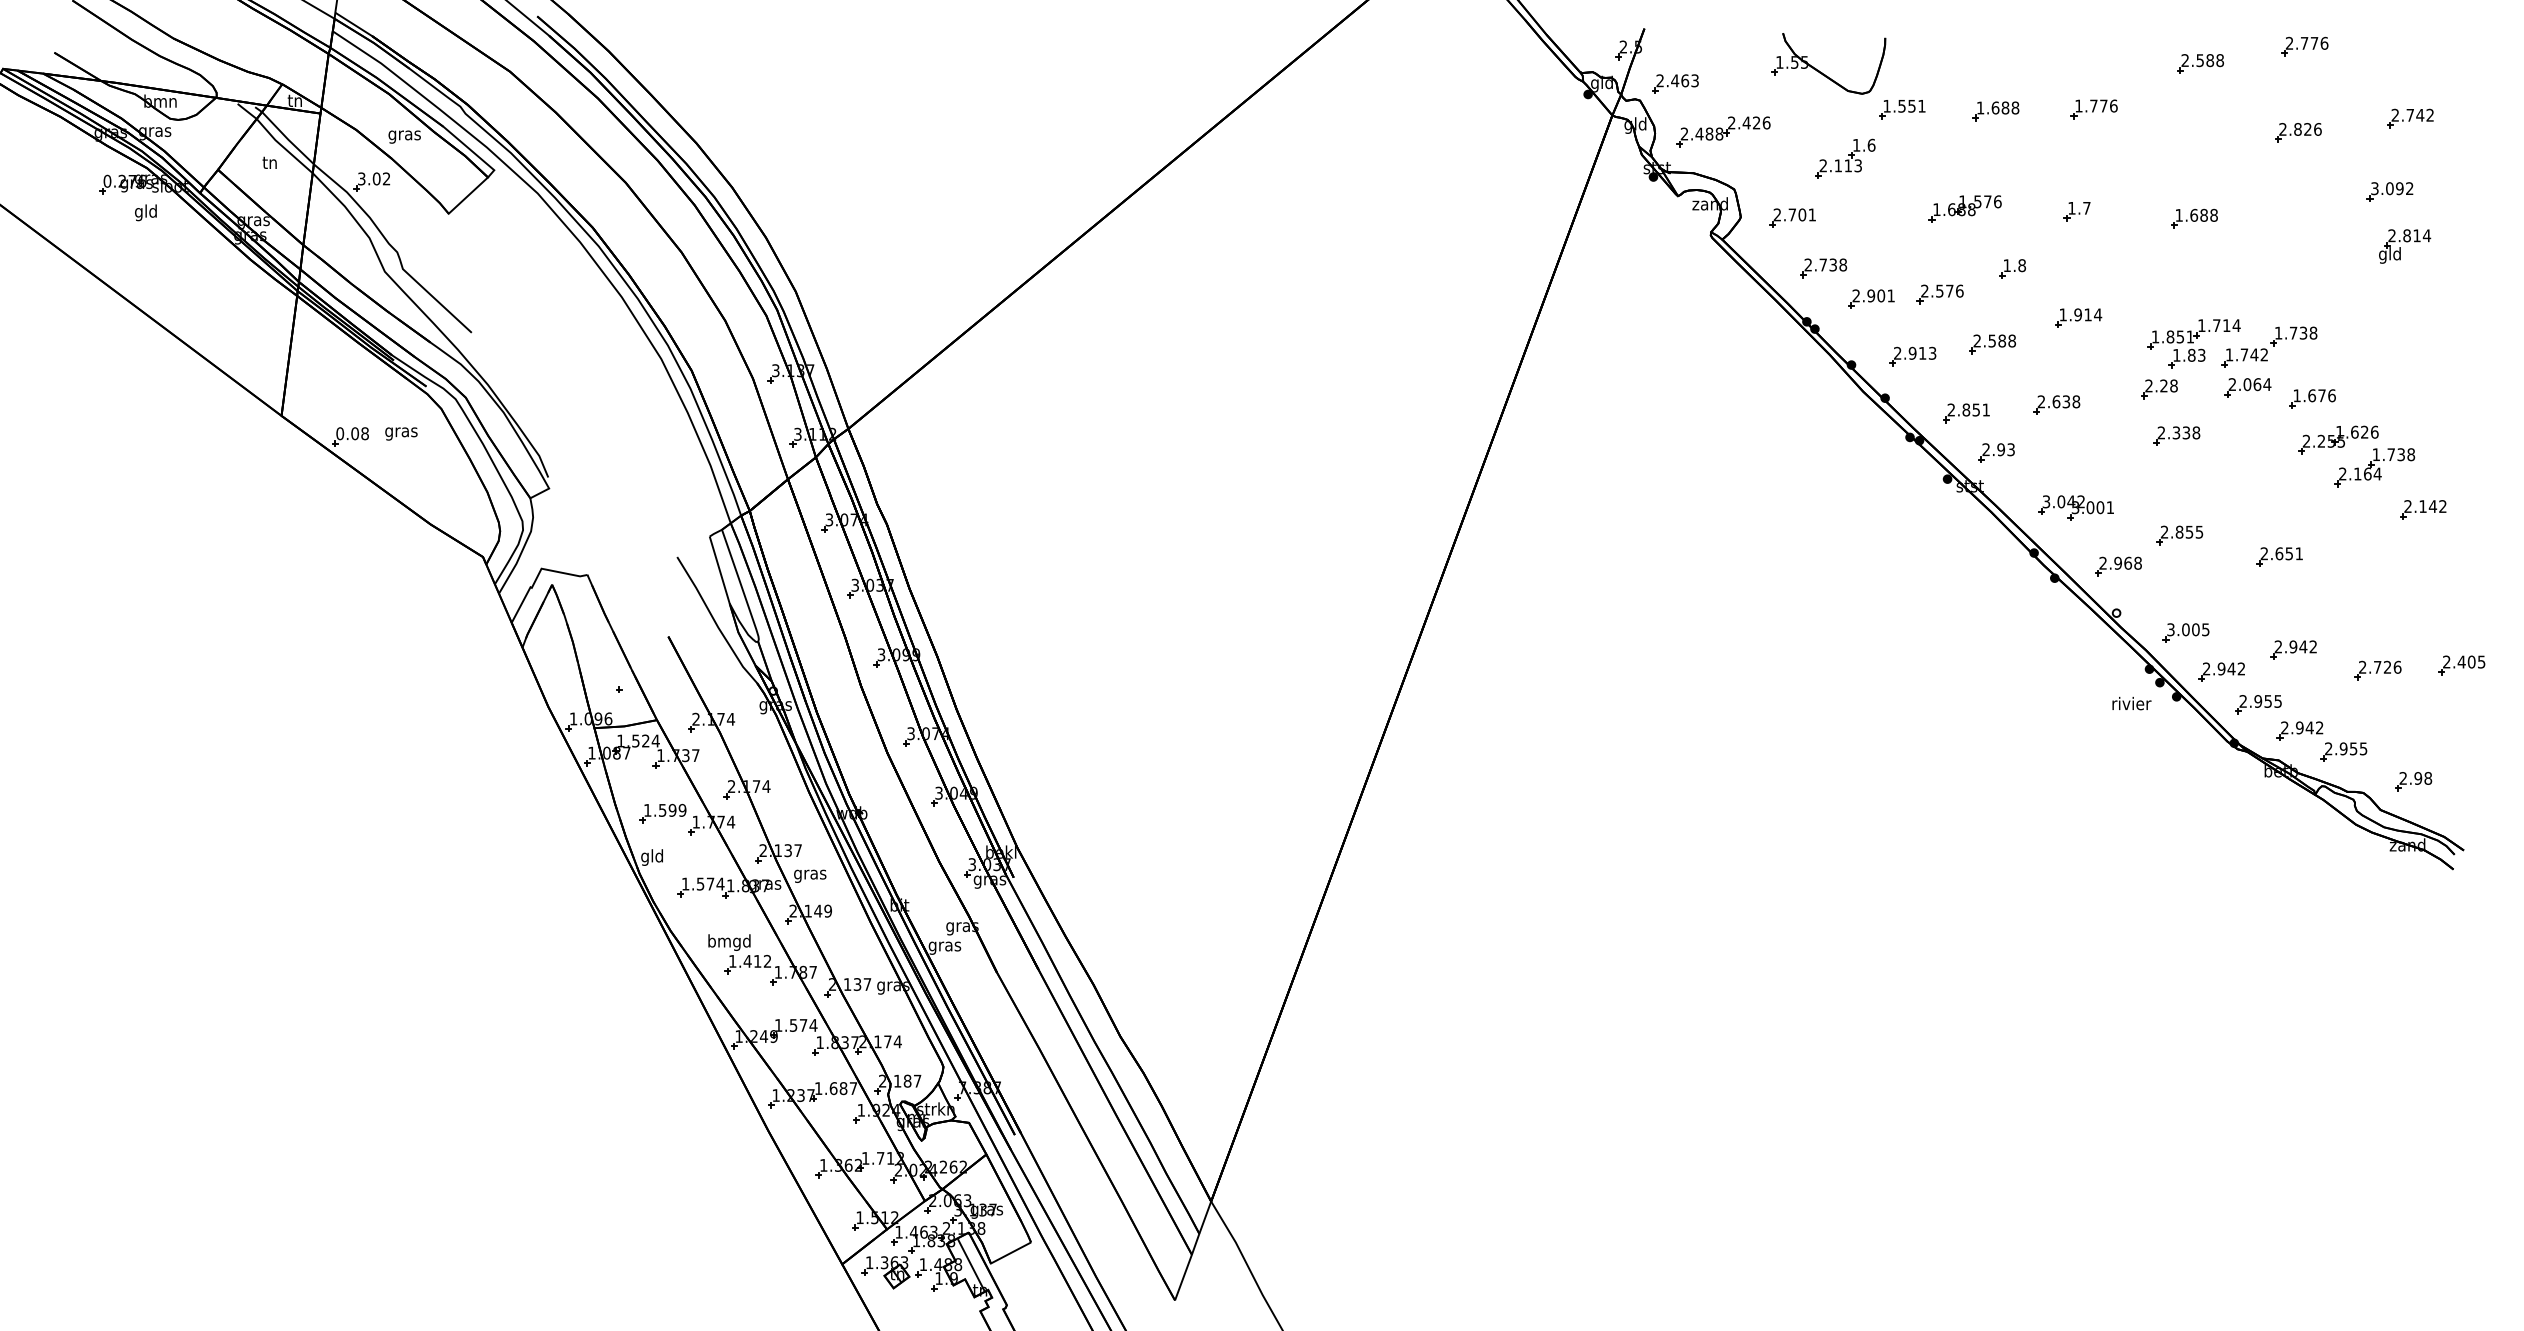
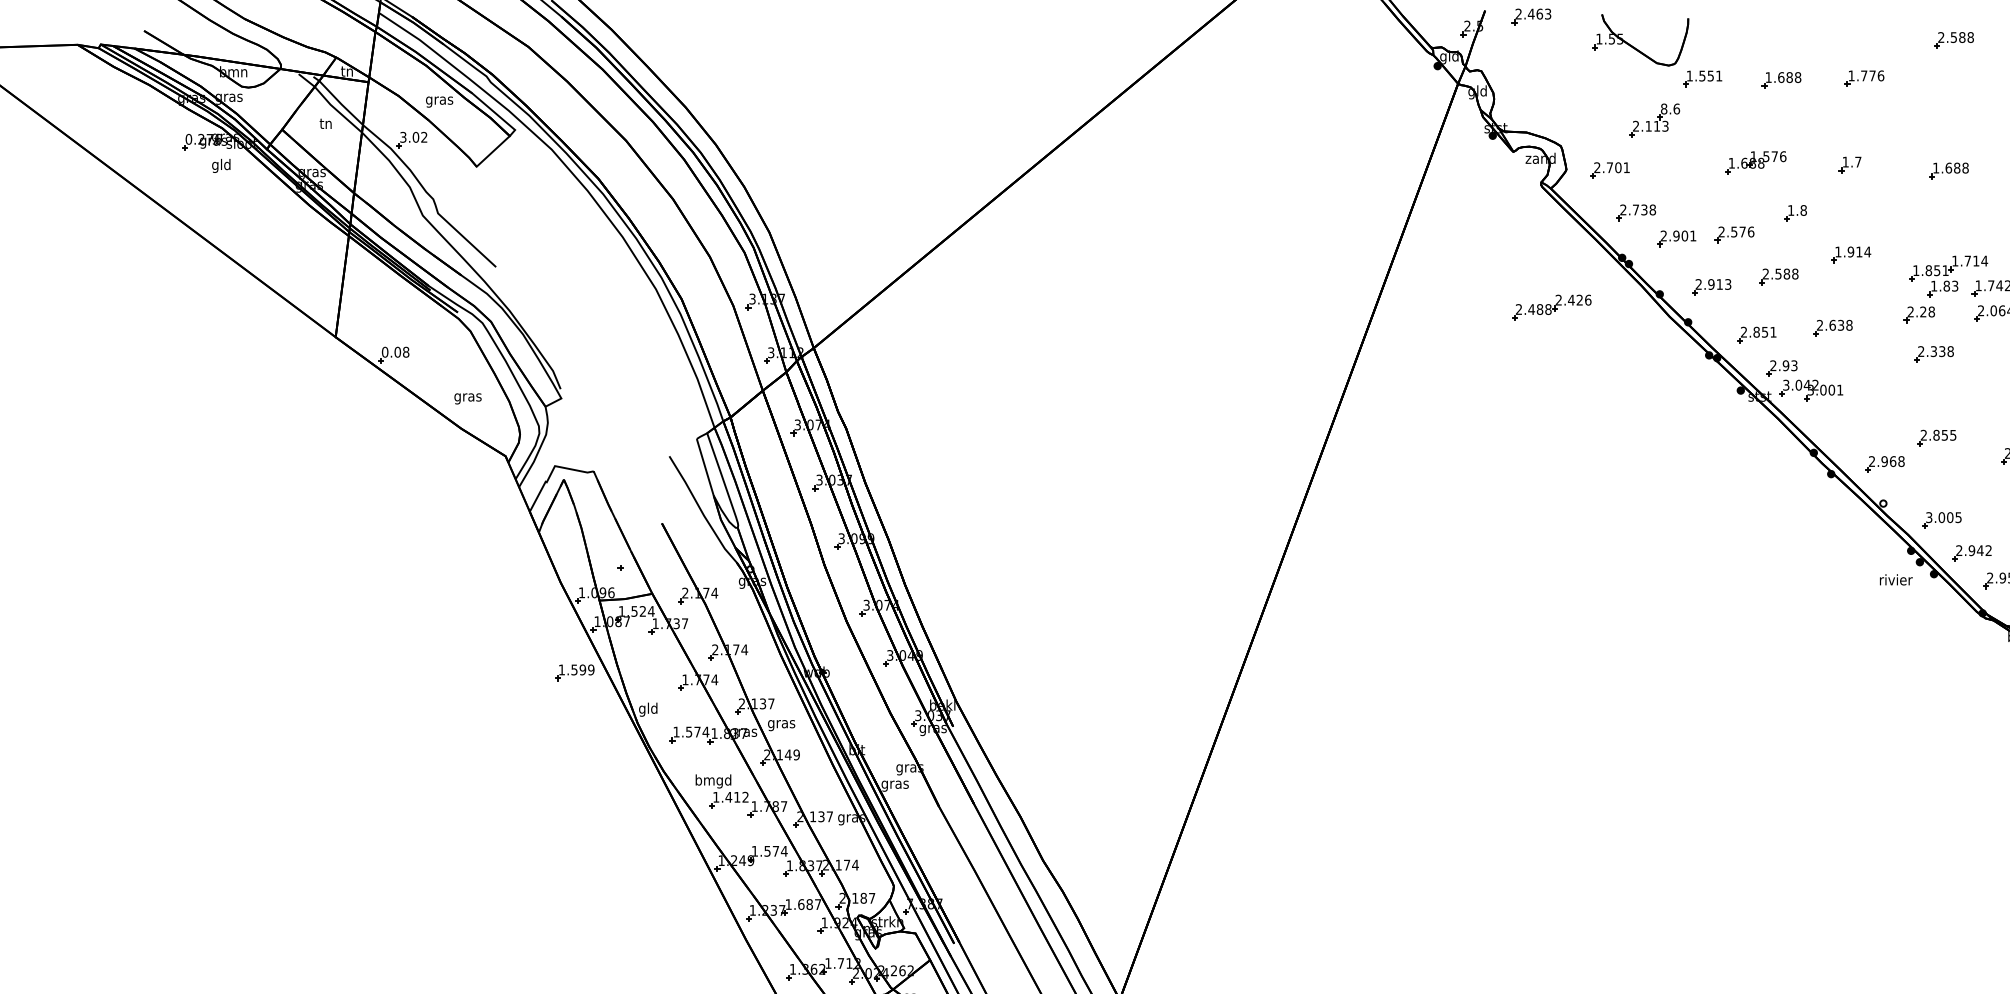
part: (1675, 83) -> (1531, 16), moved
part: (1723, 131) -> (1551, 307), moved
text: (1856, 144) -> (1664, 108), 1.6 -> 8.6
text: (401, 433) -> (468, 398), moved
part: (2075, 507) -> (1810, 390), moved
part: (662, 813) -> (574, 672), moved

